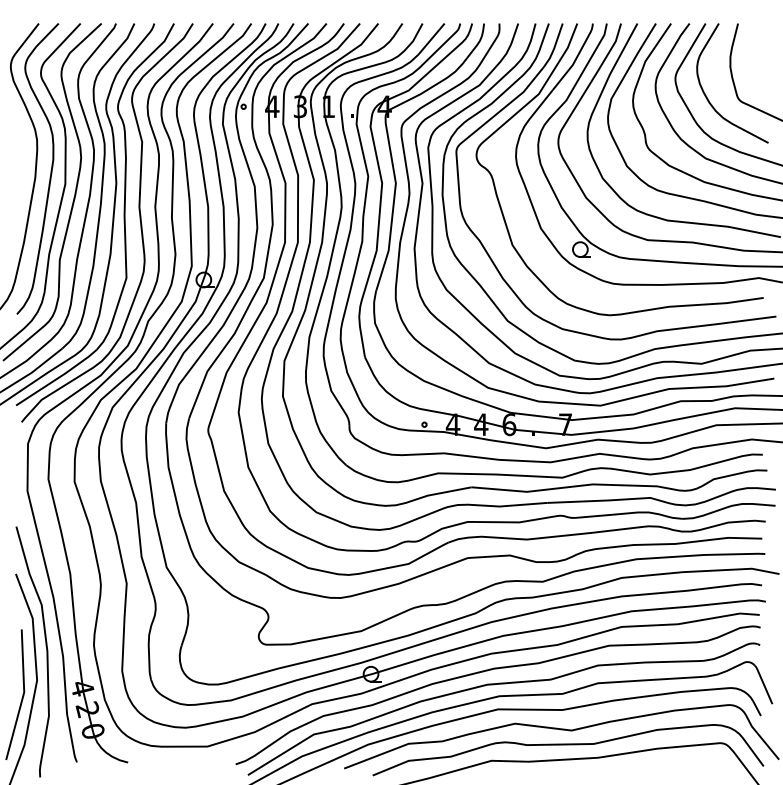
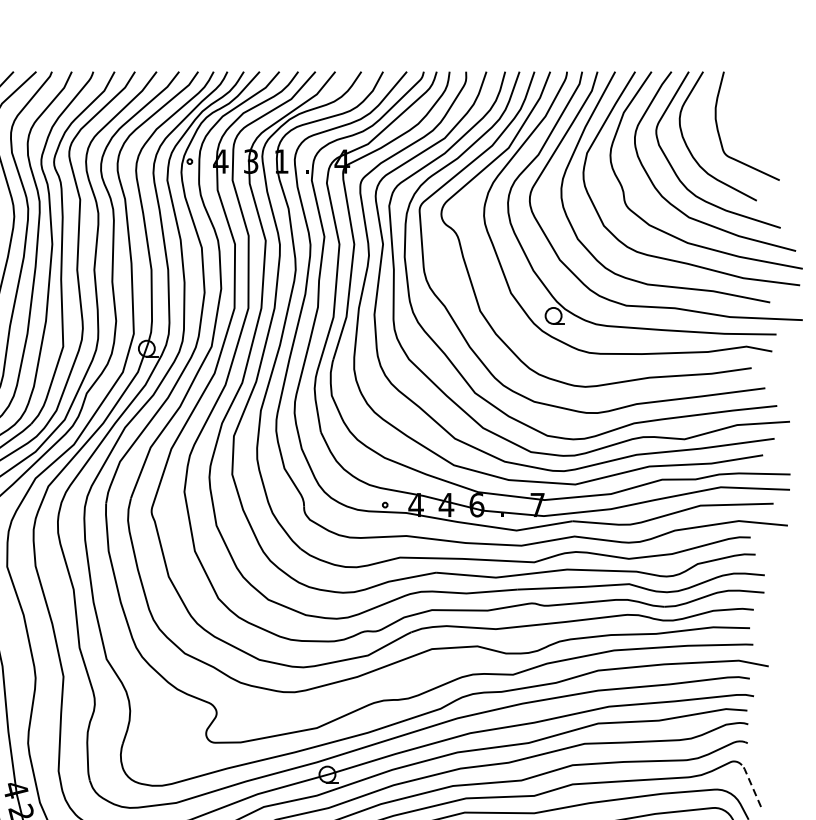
line: (763, 682) -> (751, 783), solid -> dashed

